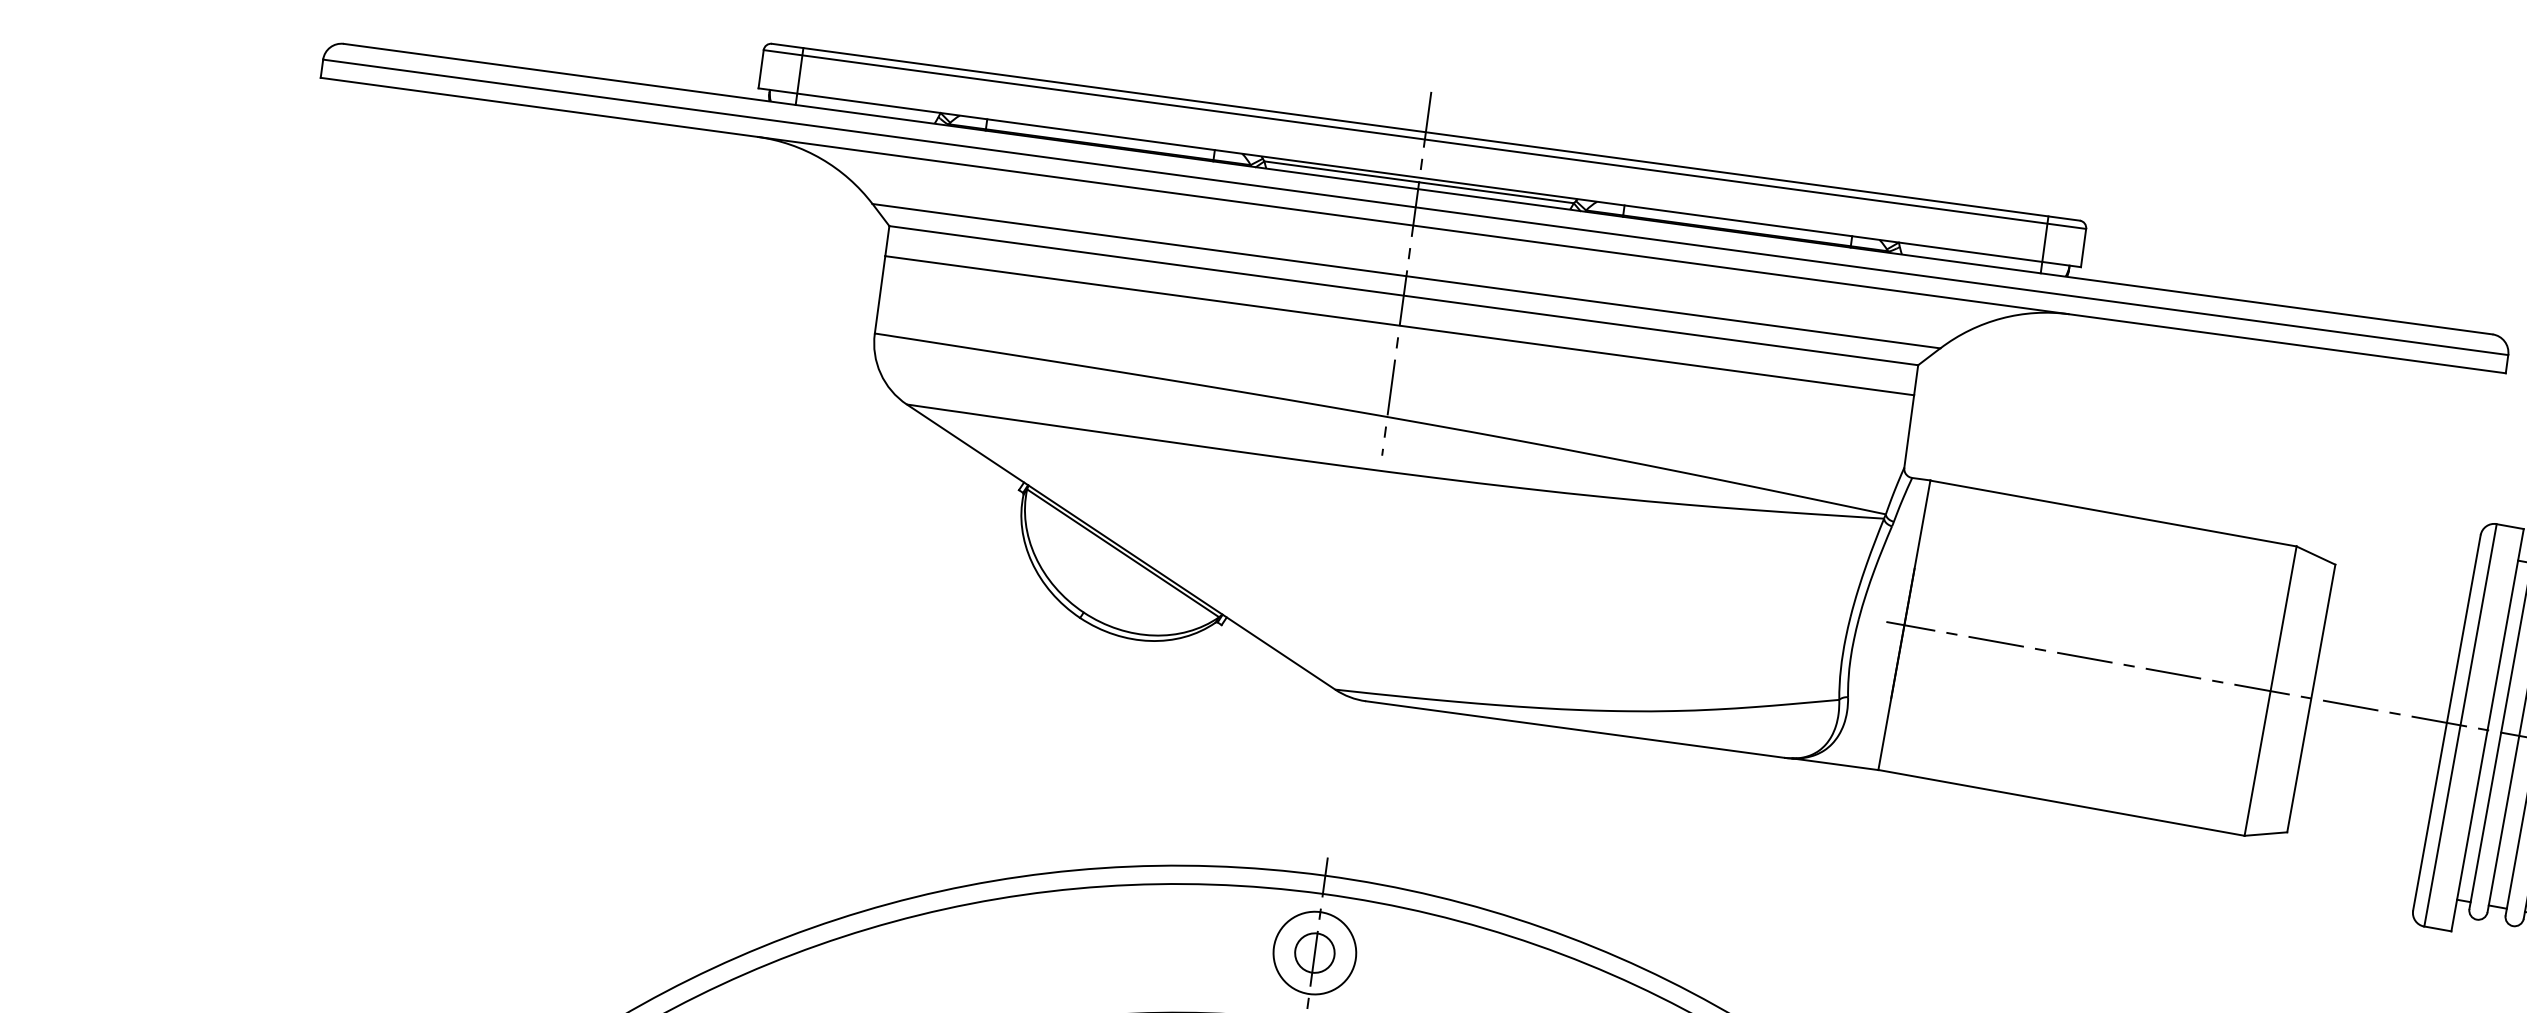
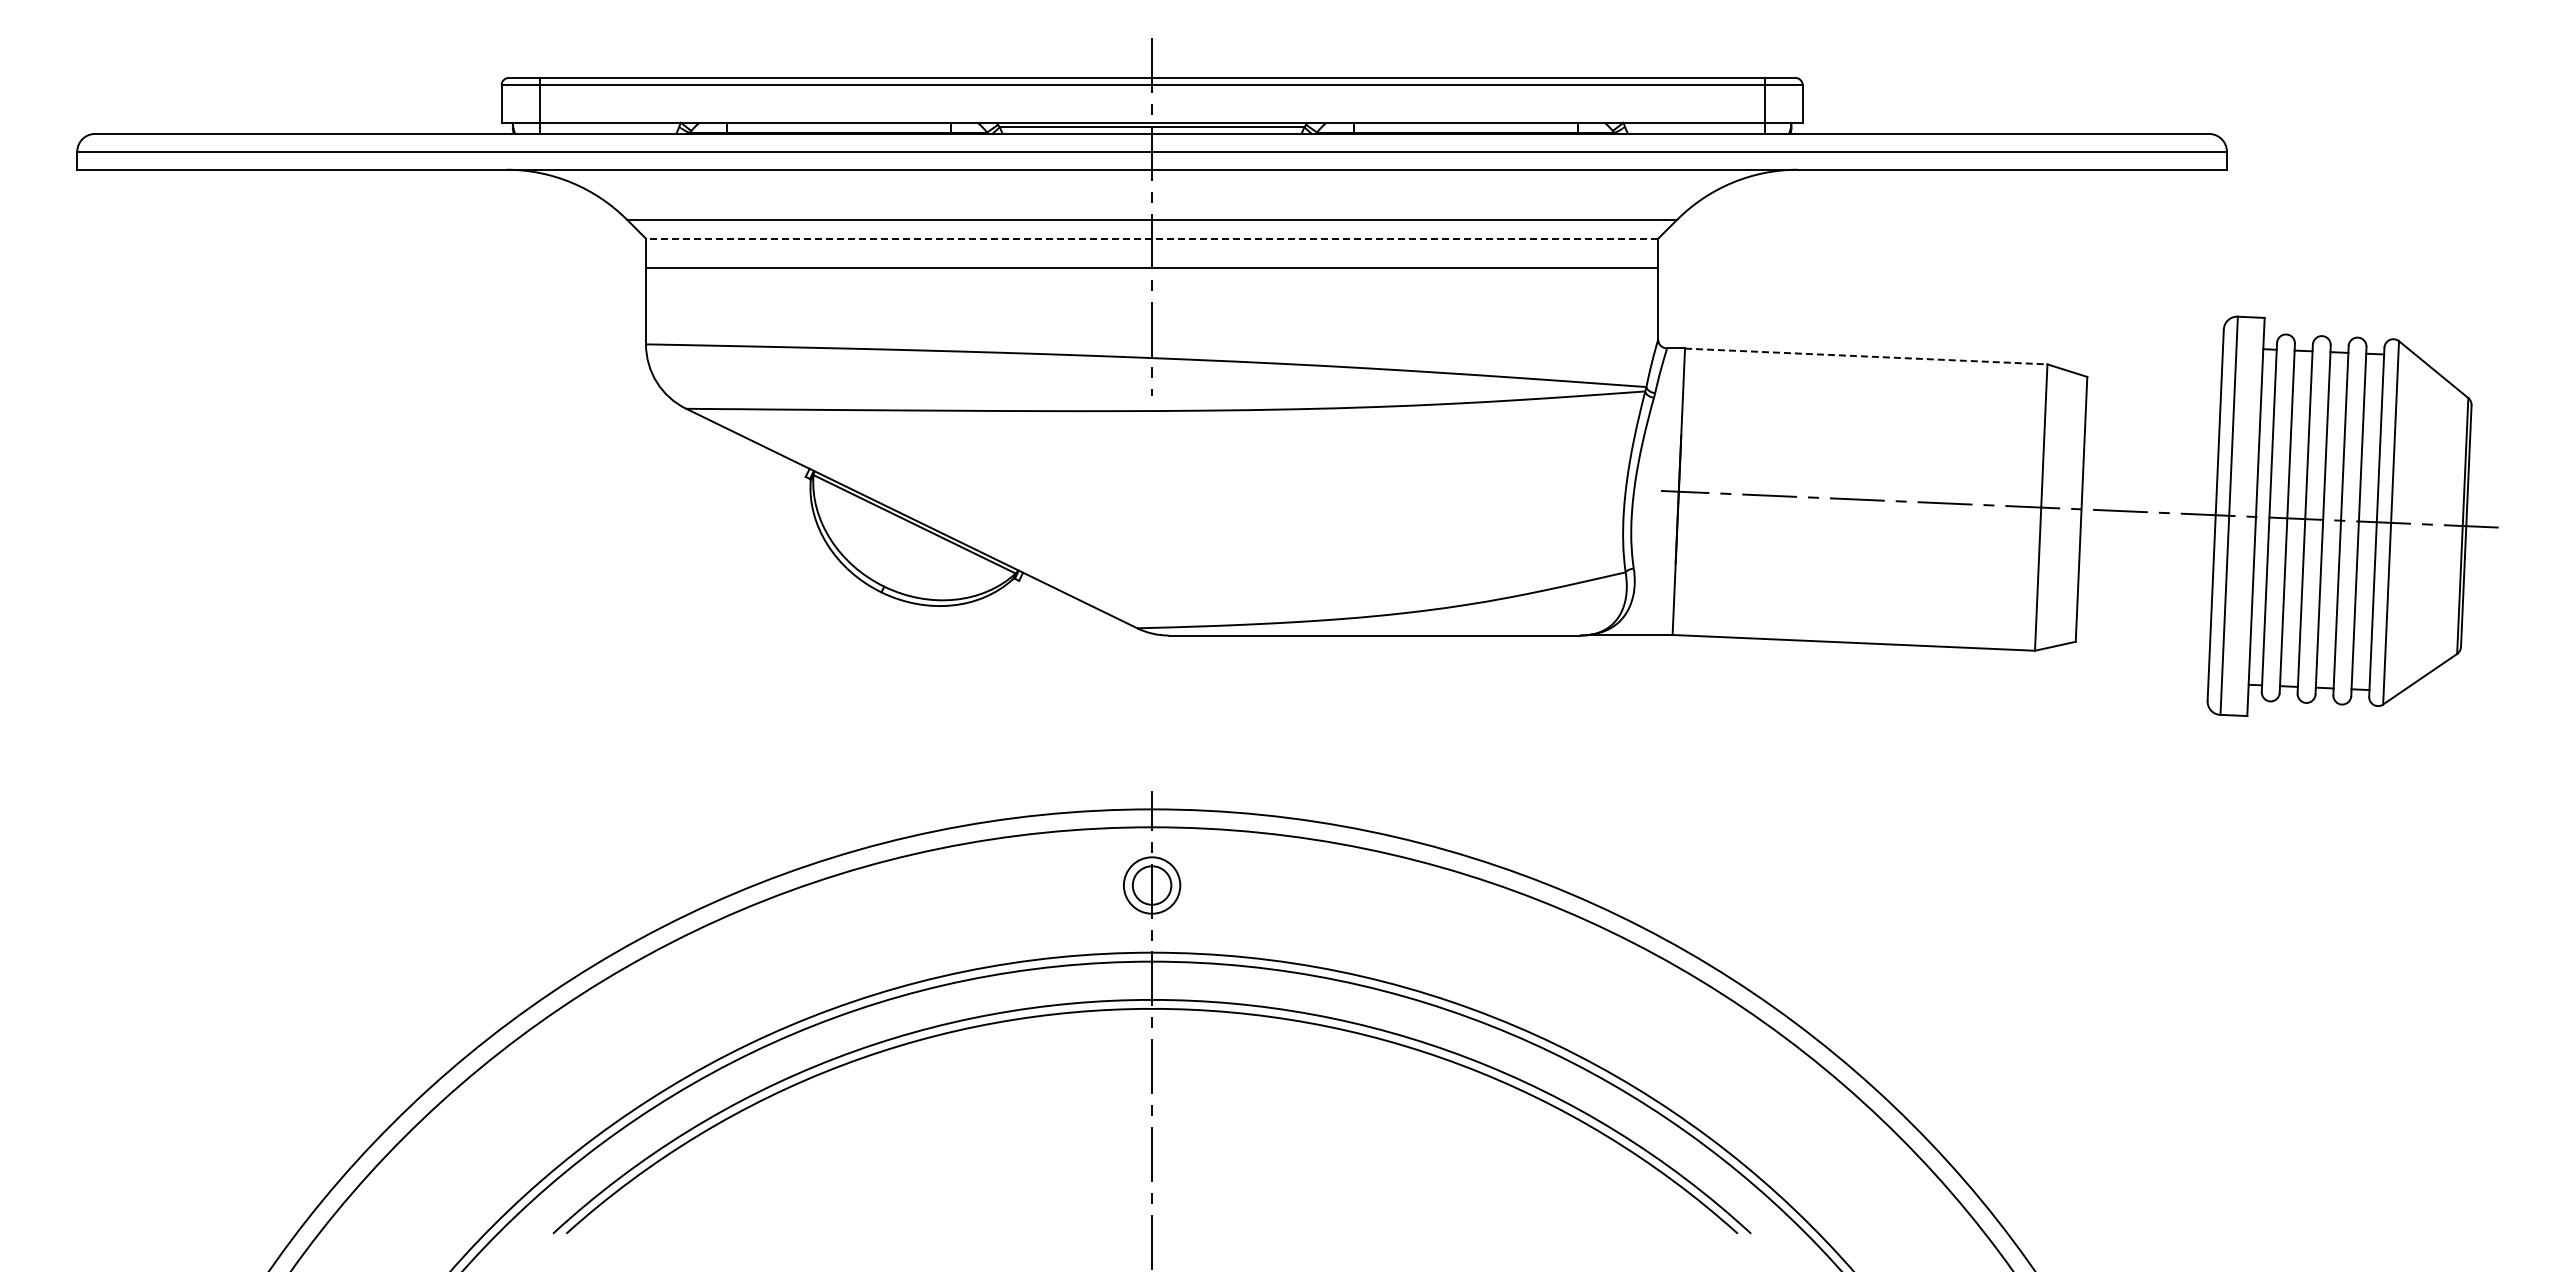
line: (1403, 295) -> (1151, 238), solid -> dashed
line: (2113, 513) -> (1866, 356), solid -> dashed
circle: (1314, 952) -> (1151, 885), size x0.7

